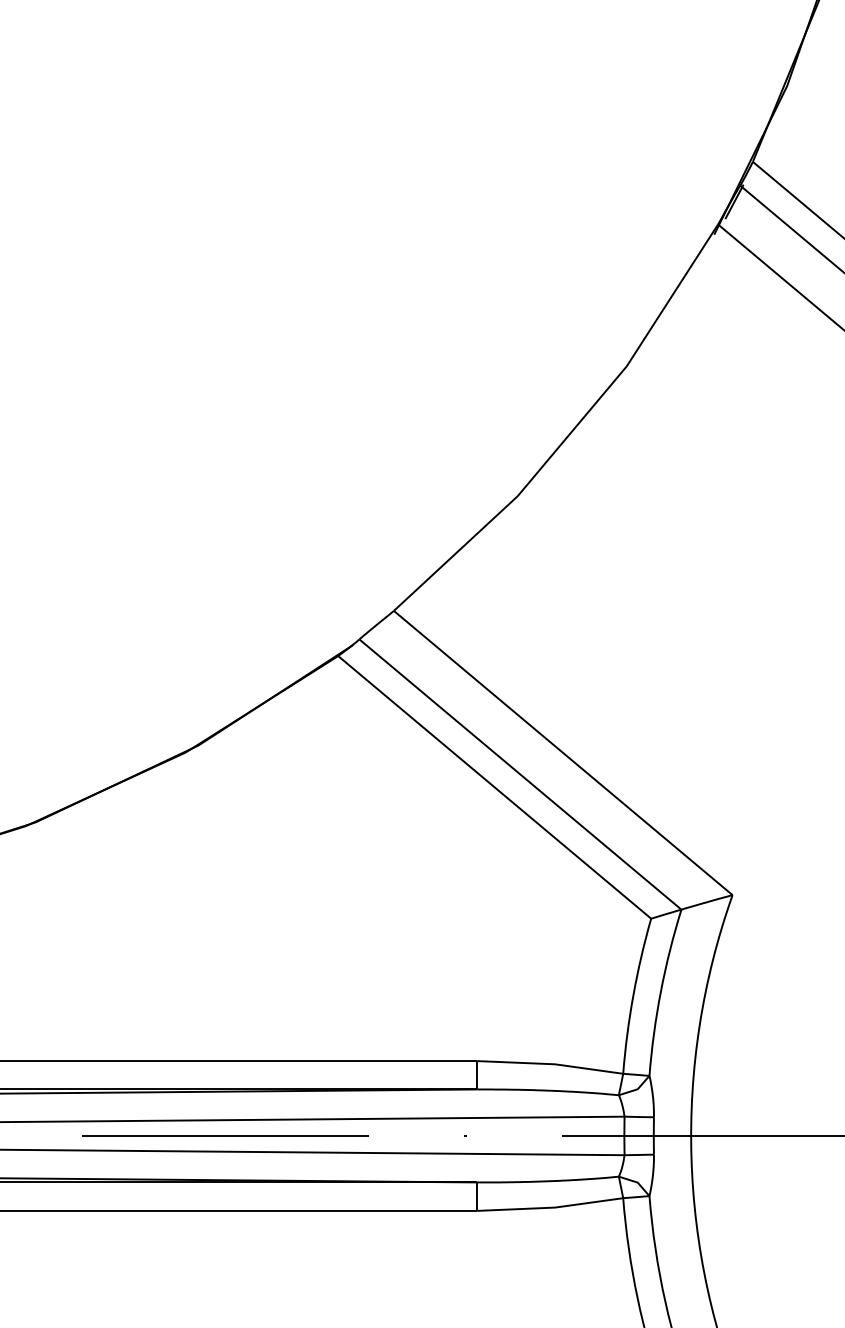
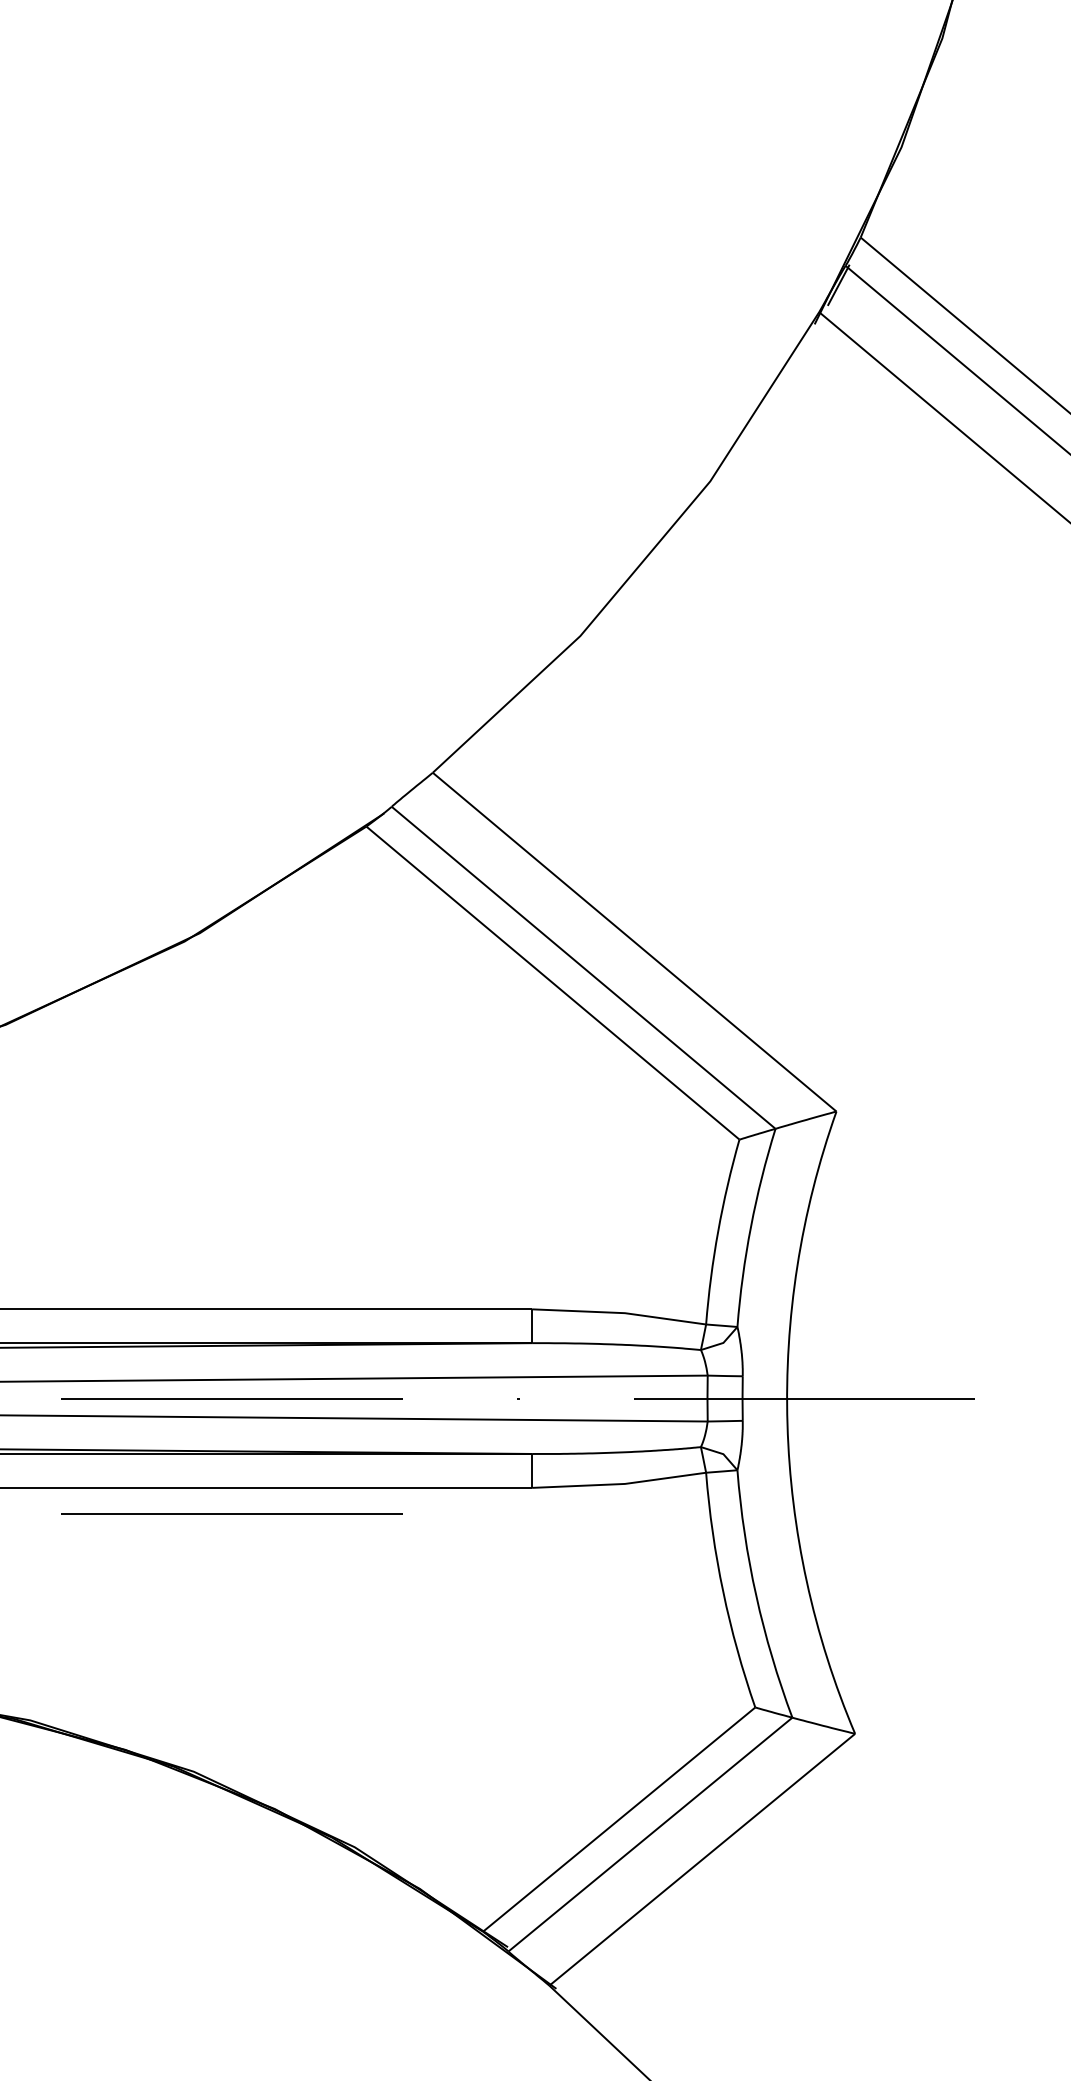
line: (224, 1232) -> (231, 1513), added

